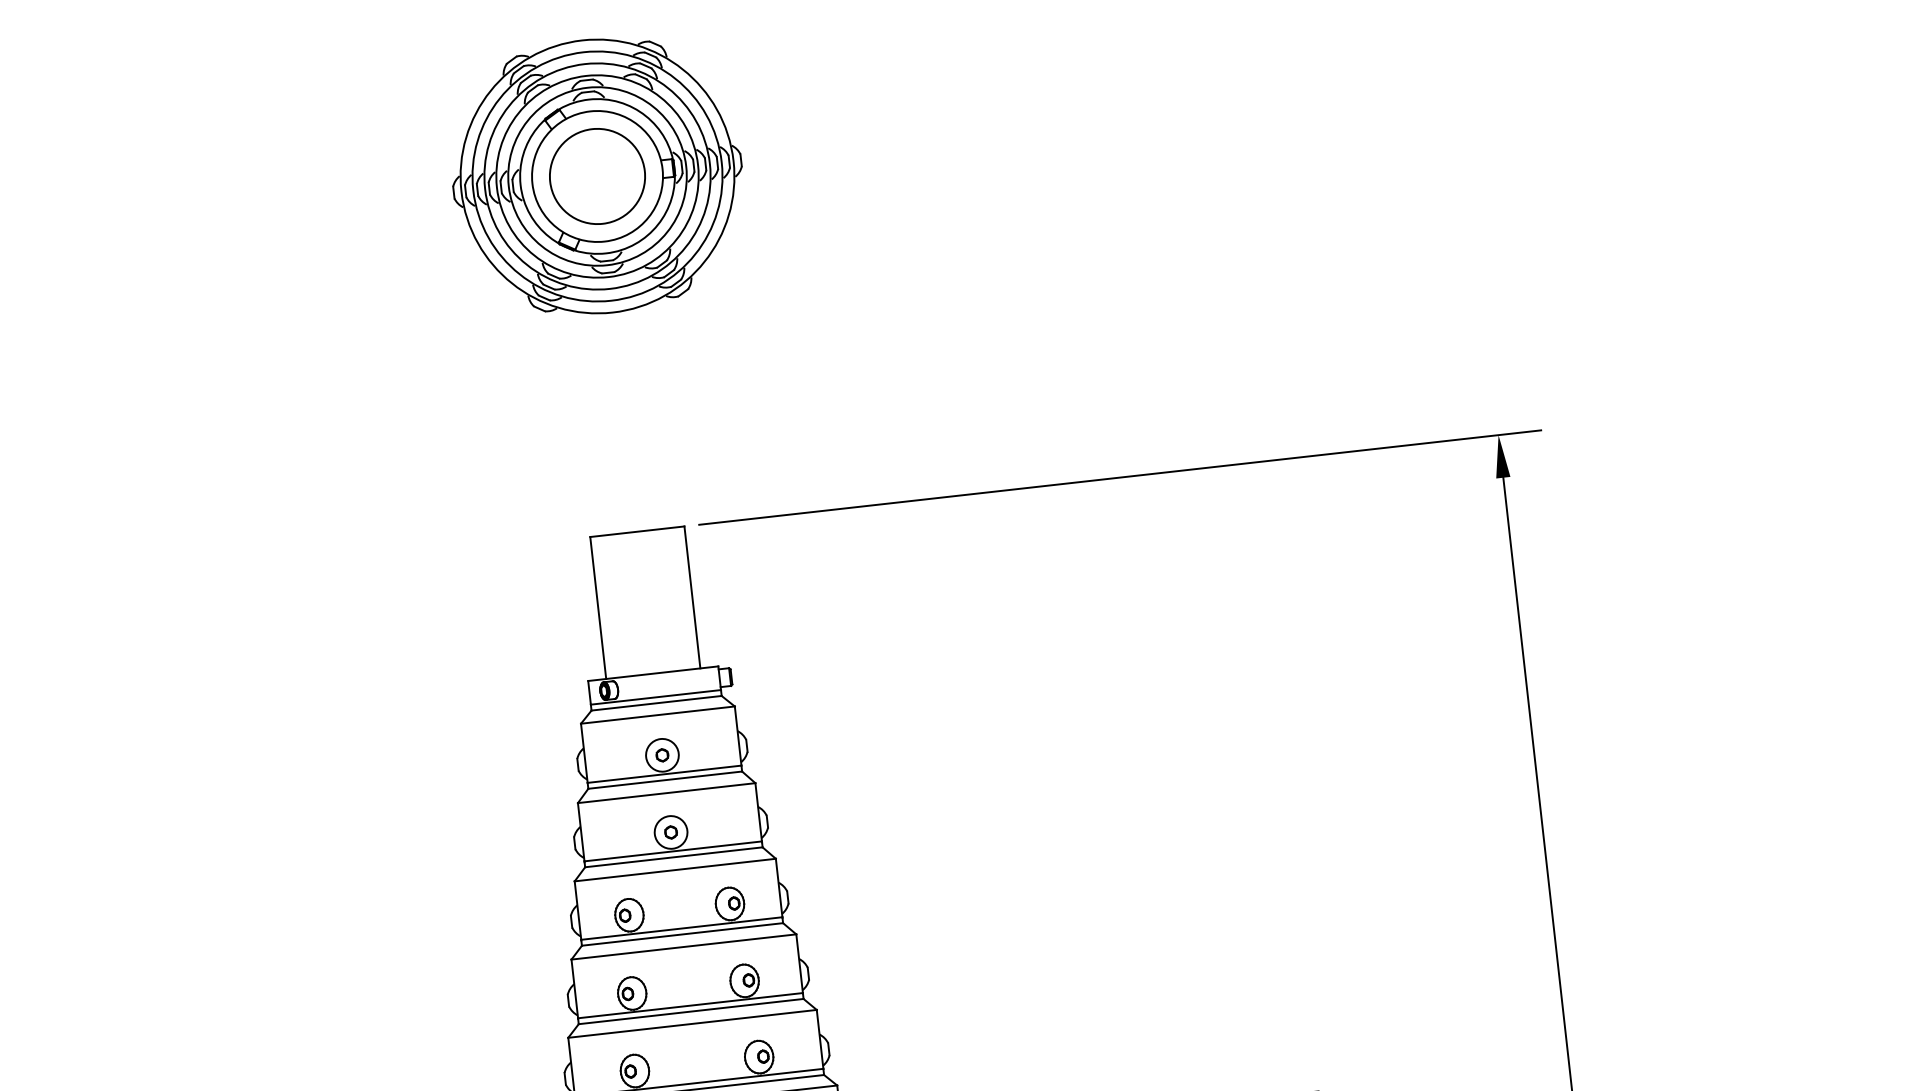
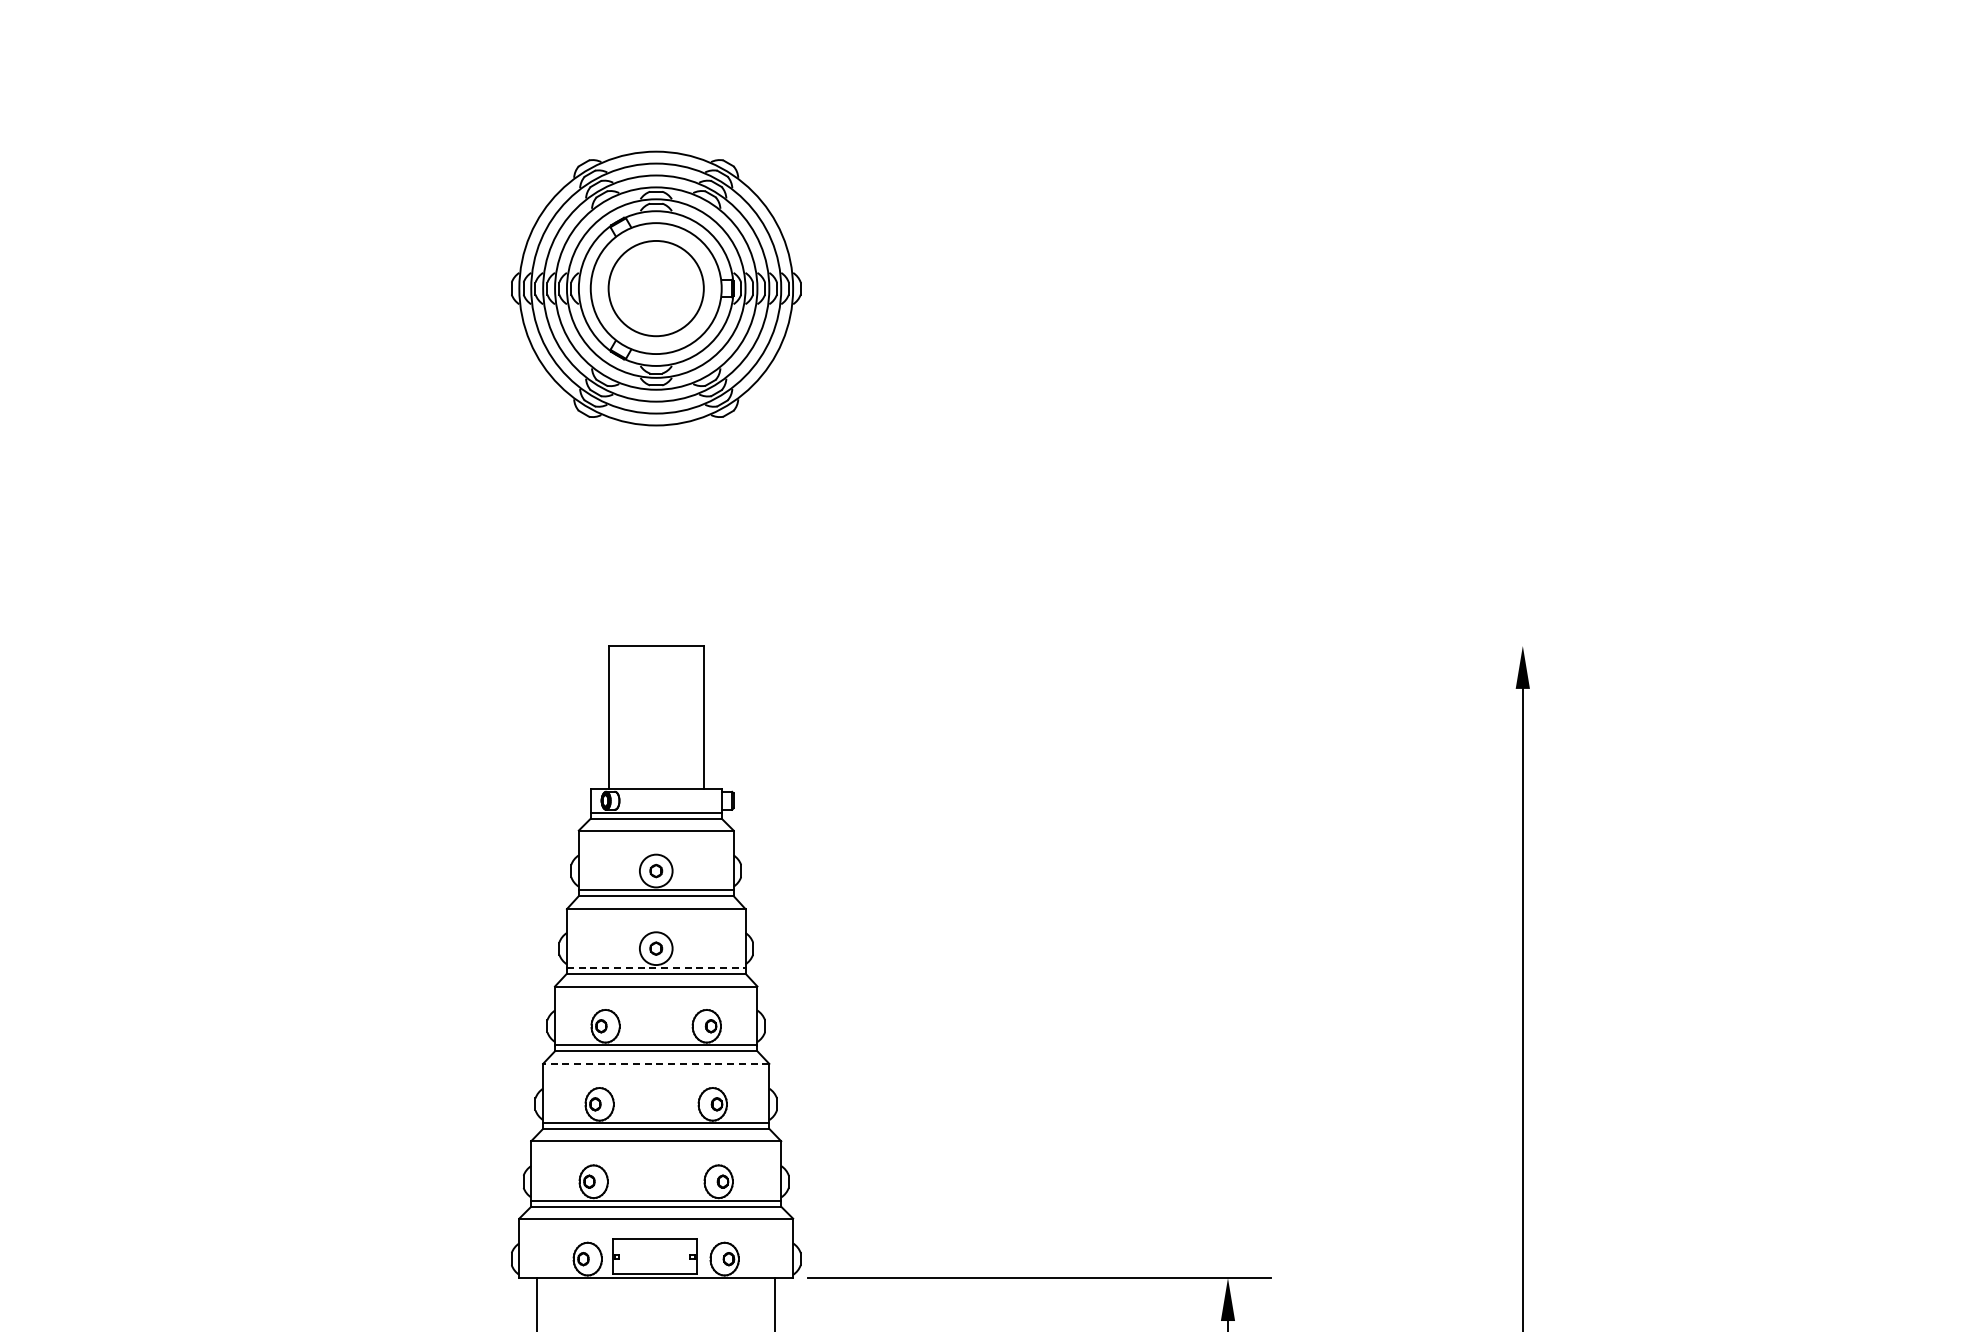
line: (1119, 478) -> (1141, 646), removed
line: (673, 851) -> (656, 967), solid -> dashed
line: (683, 946) -> (655, 1063), solid -> dashed

